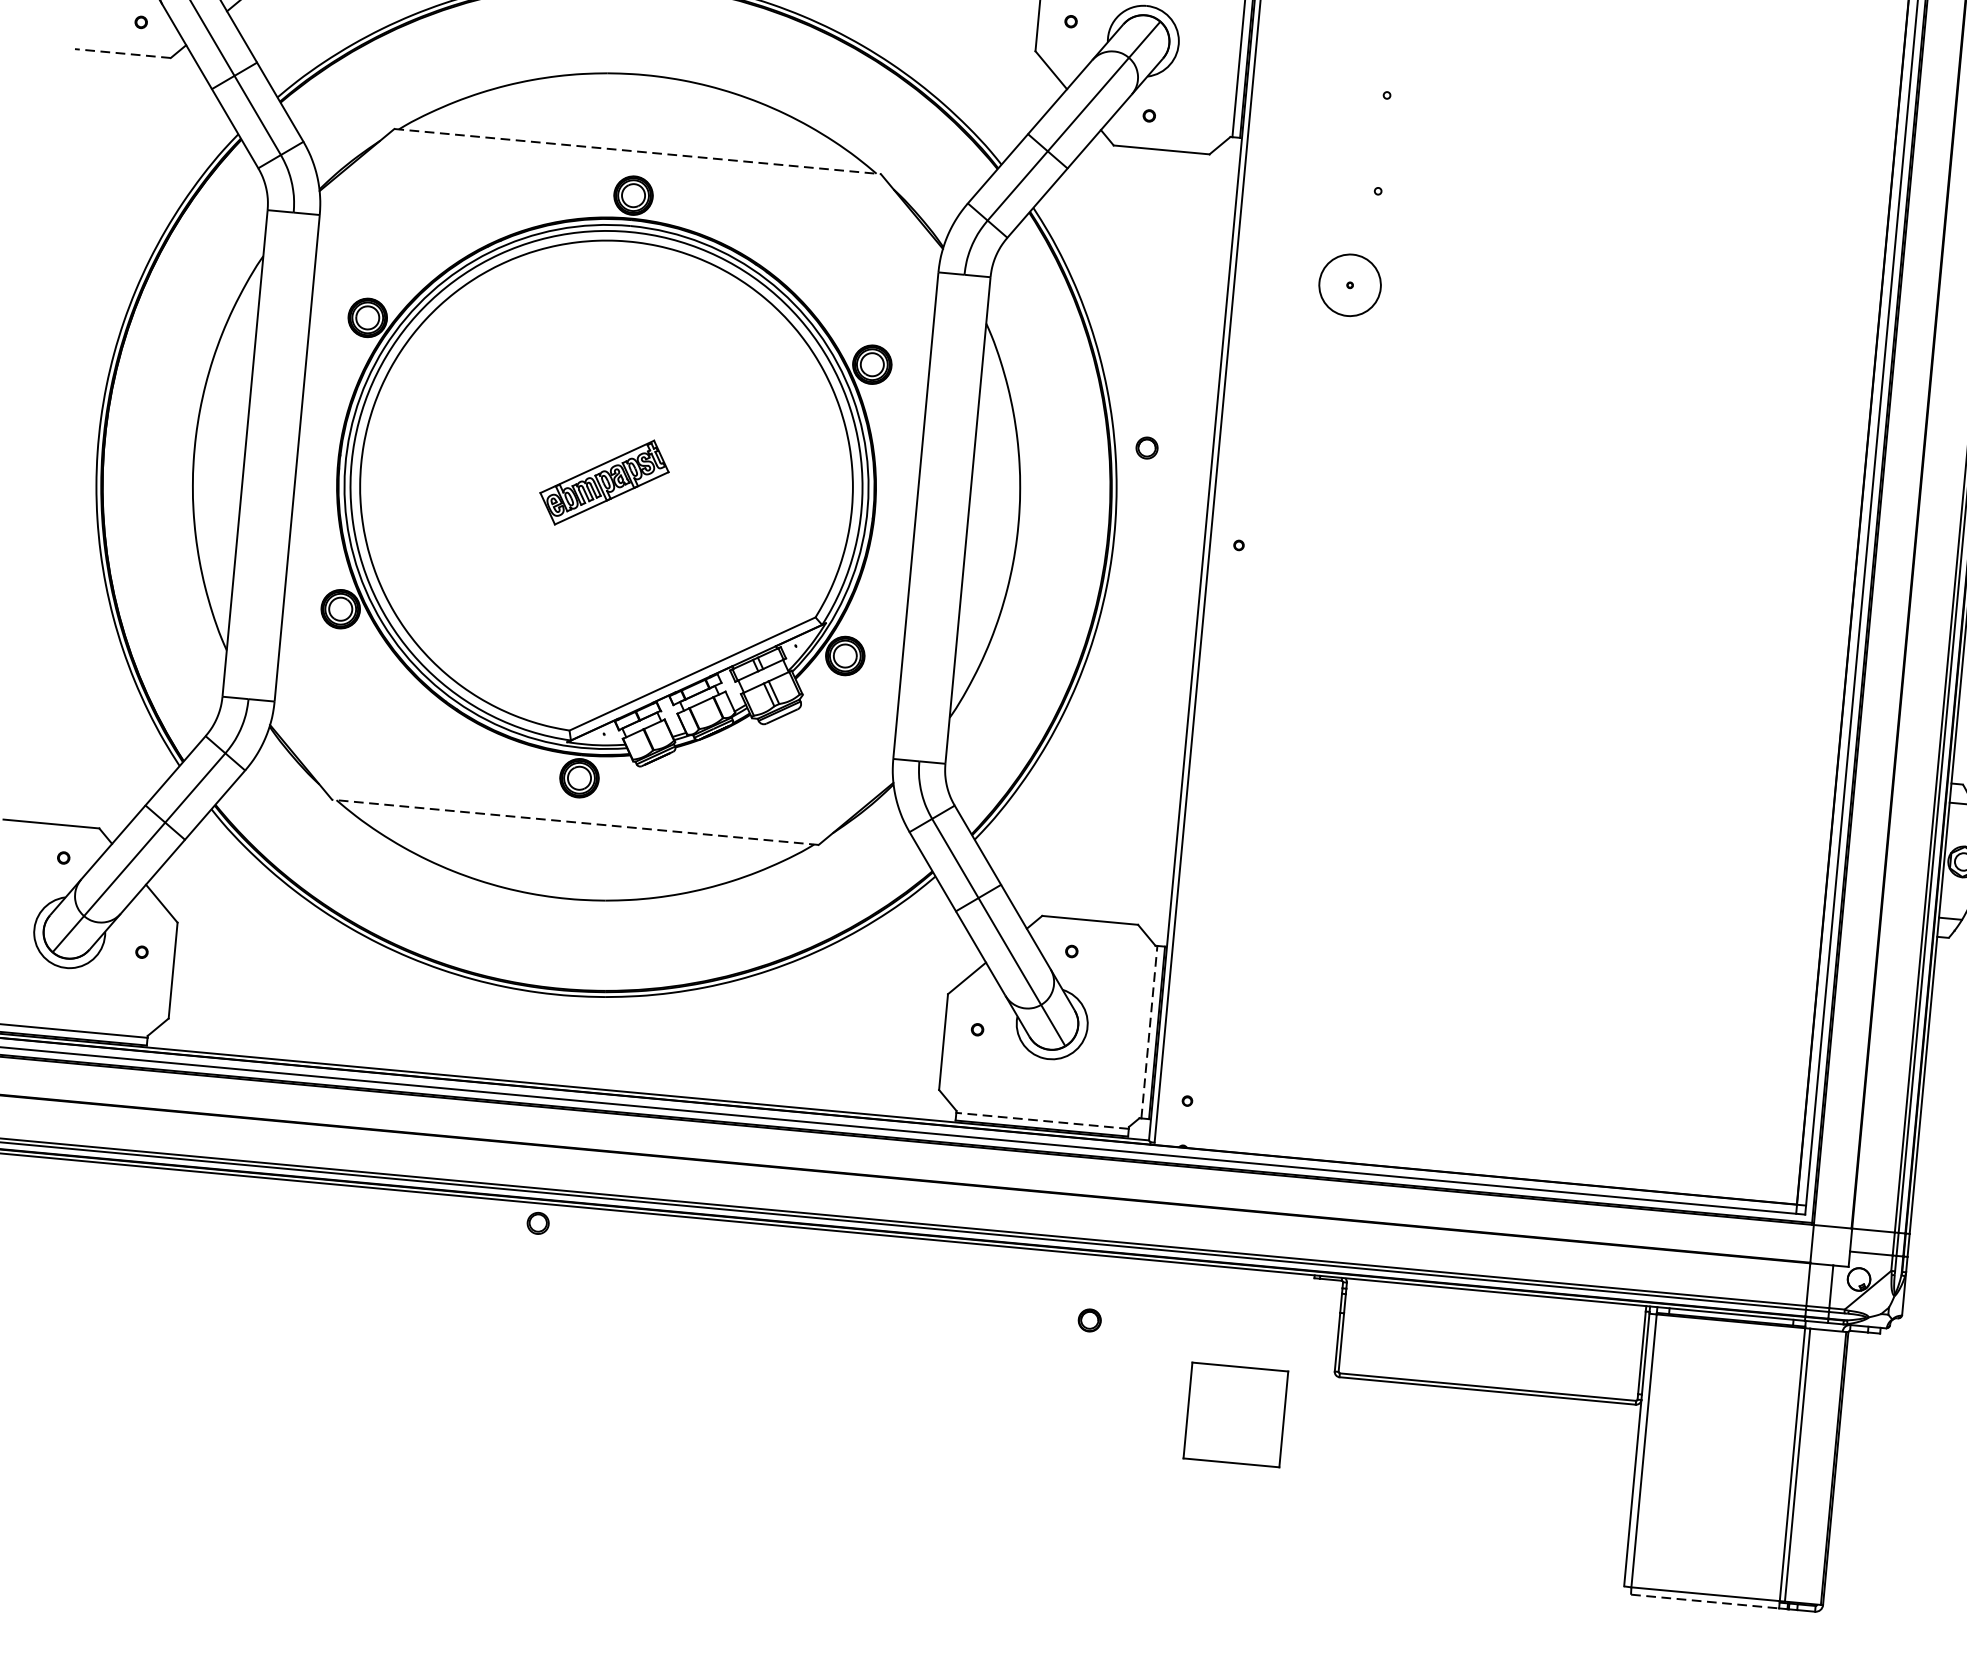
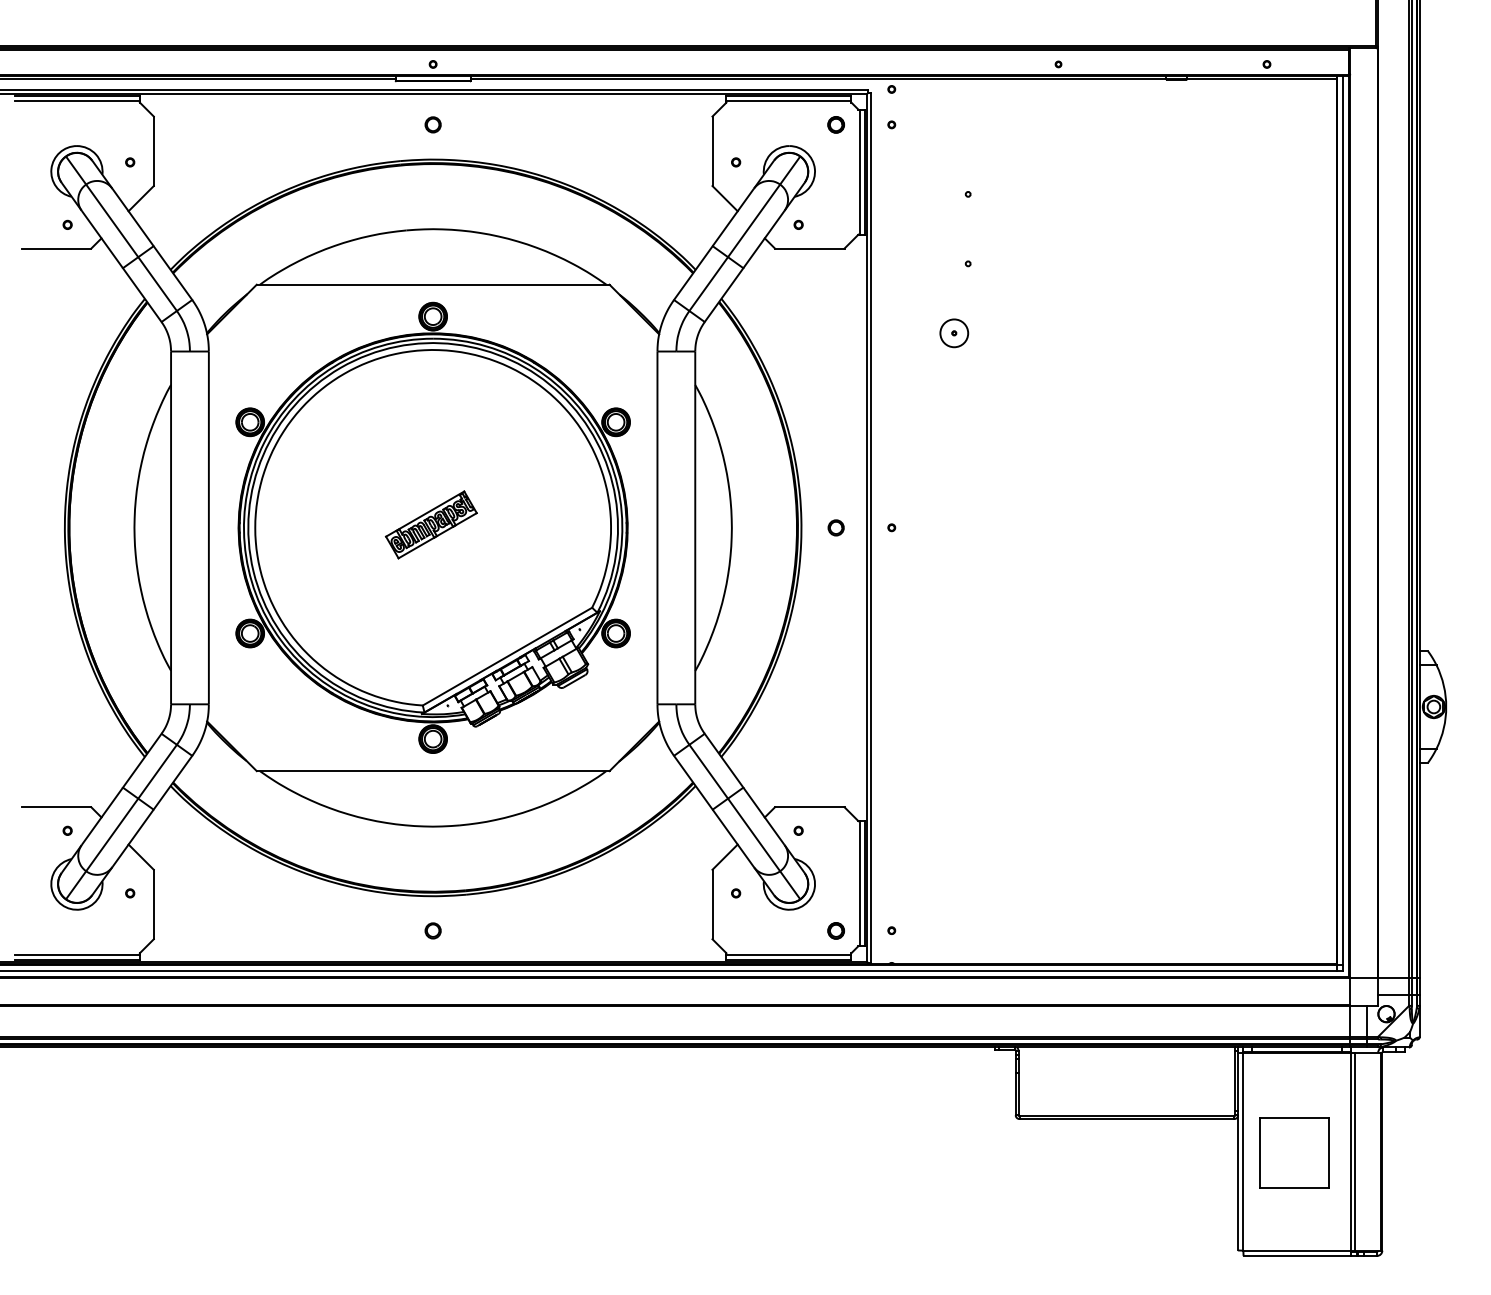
line: (122, 53) -> (56, 248), dashed -> solid
line: (638, 151) -> (433, 284), dashed -> solid
circle: (1350, 285) -> (954, 333), size x0.62
circle: (1146, 447) -> (835, 527), moved
line: (574, 822) -> (432, 771), dashed -> solid
line: (1148, 1031) -> (859, 883), dashed -> solid
line: (1041, 1120) -> (788, 954), dashed -> solid
circle: (537, 1222) -> (432, 930), moved
part: (1088, 1319) -> (835, 930), moved
part: (1235, 1414) -> (1294, 1152), moved
line: (1705, 1600) -> (1297, 1255), dashed -> solid

